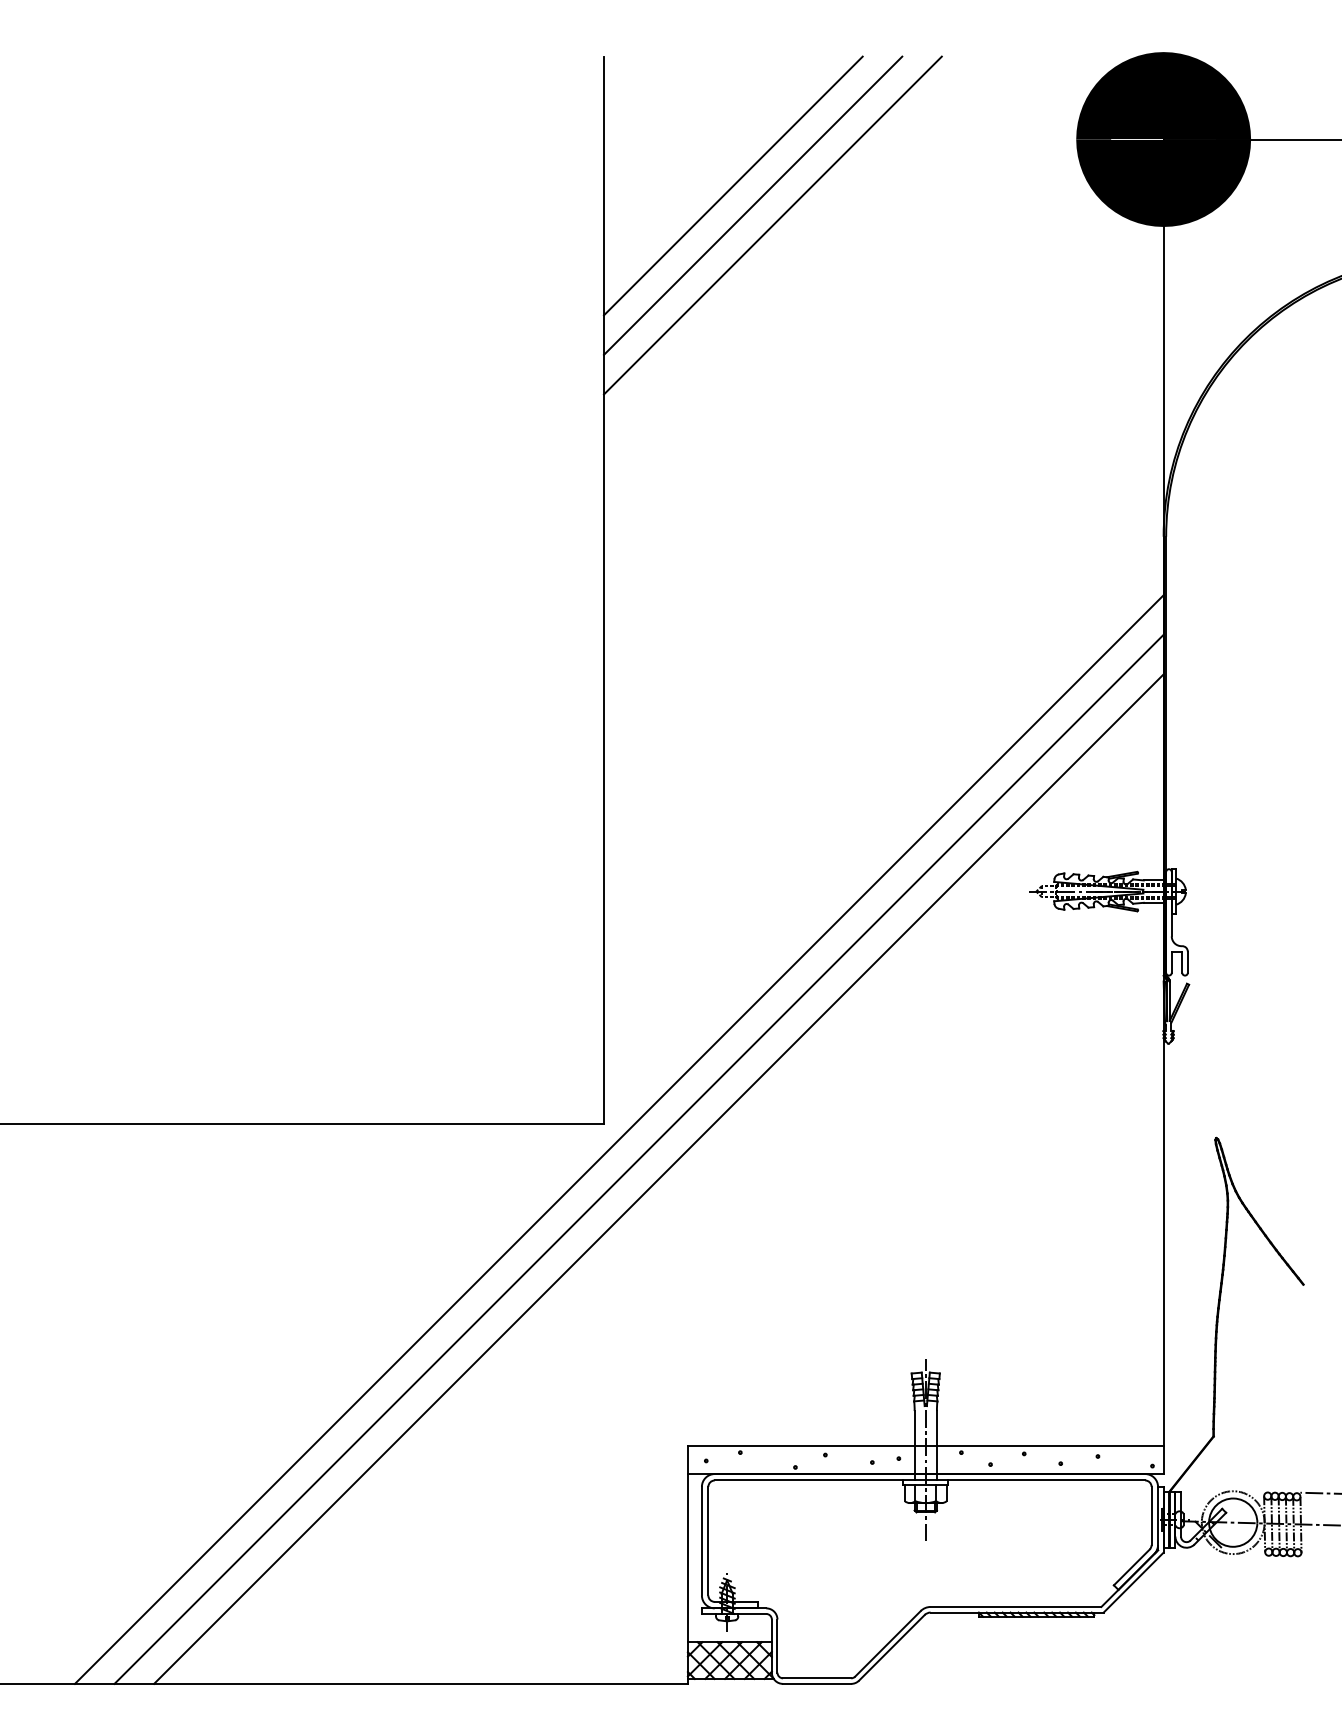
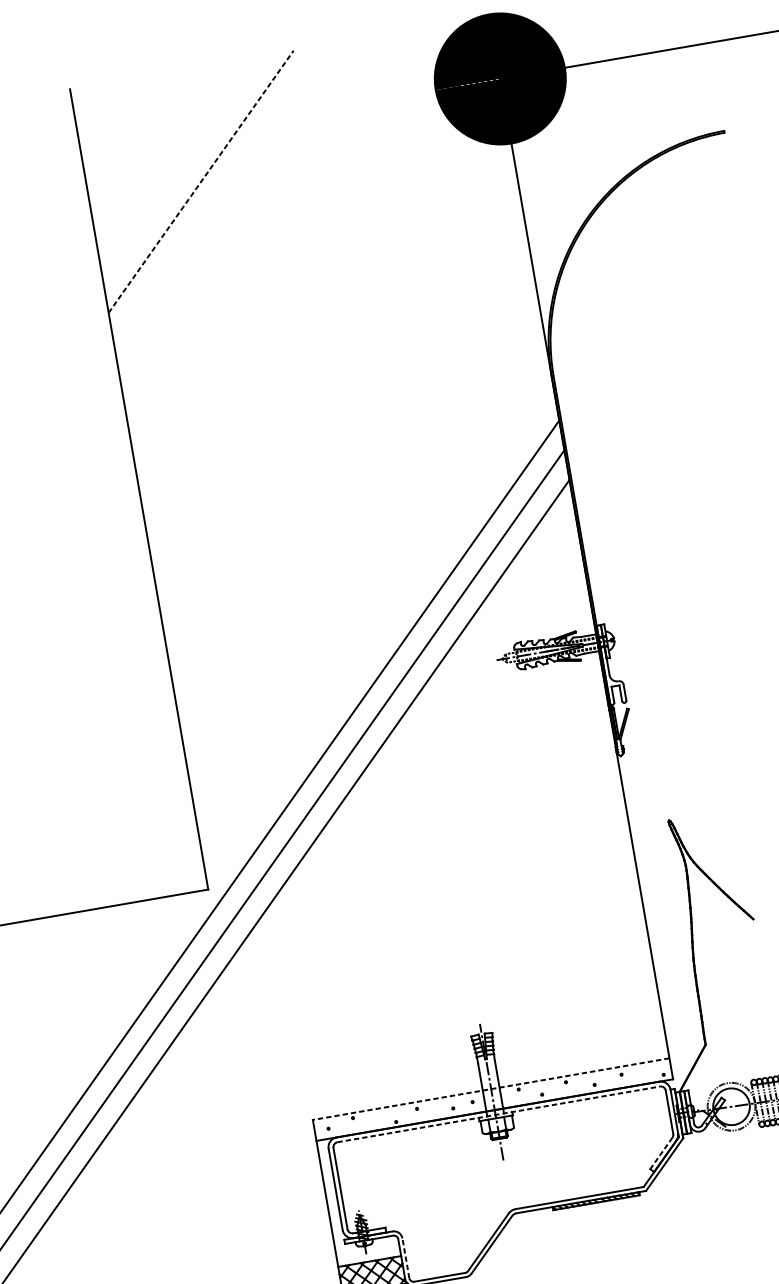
line: (732, 185) -> (183, 169), removed
line: (753, 205) -> (201, 181), solid -> dashed
line: (772, 225) -> (218, 194), removed
line: (925, 1446) -> (491, 1089), solid -> dashed
line: (930, 1480) -> (499, 1114), solid -> dashed
line: (1131, 1567) -> (661, 1153), solid -> dashed
line: (777, 1646) -> (405, 1258), solid -> dashed

